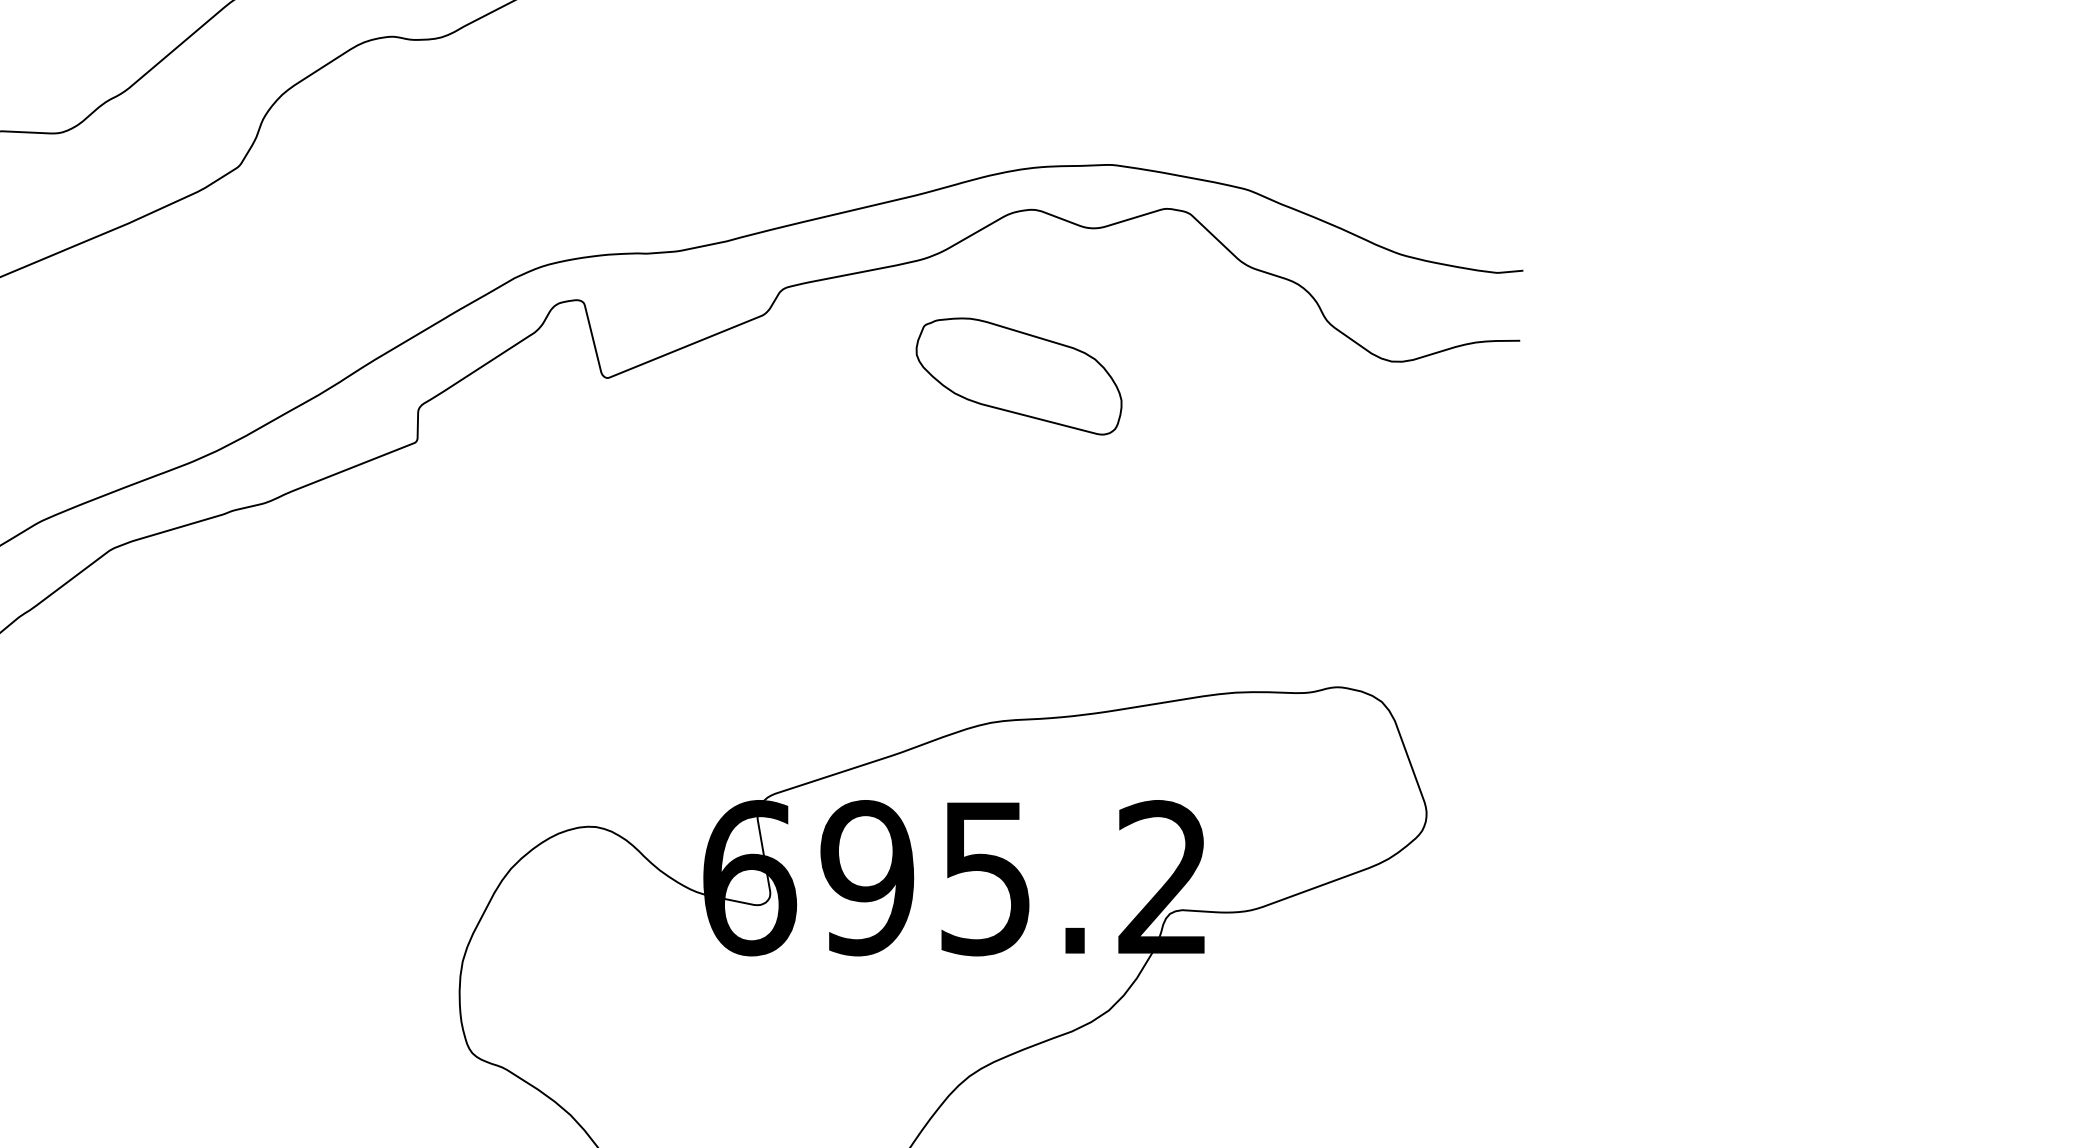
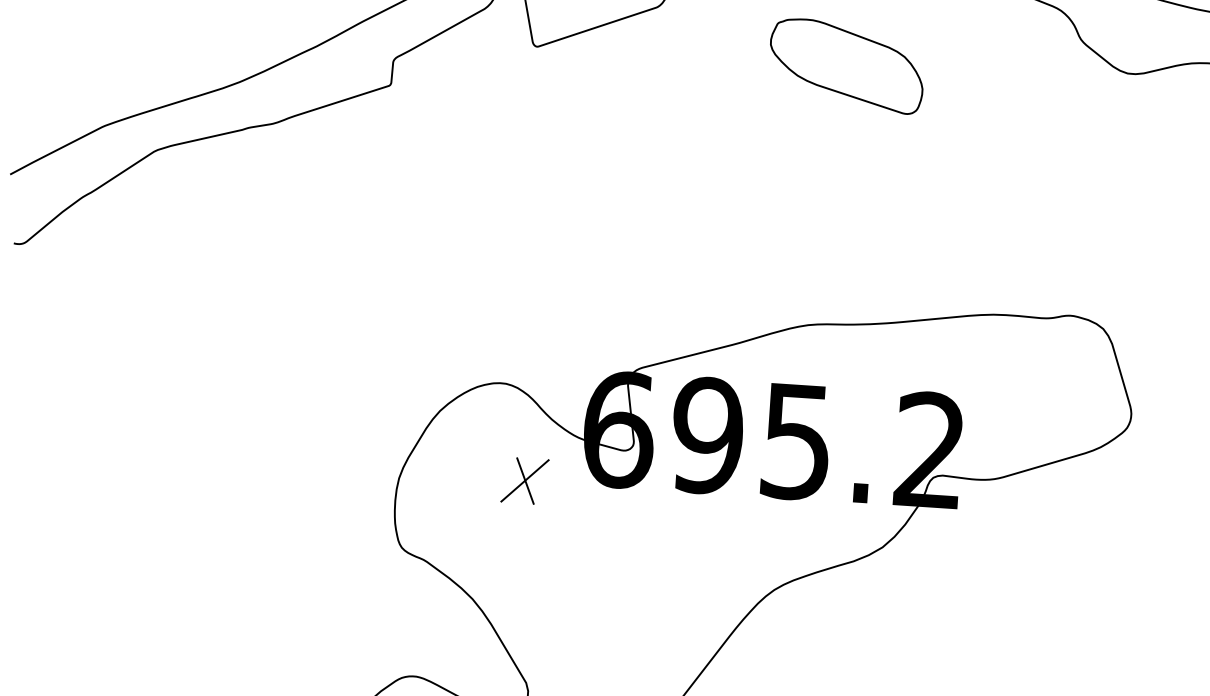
part: (629, 953) -> (524, 480), added

